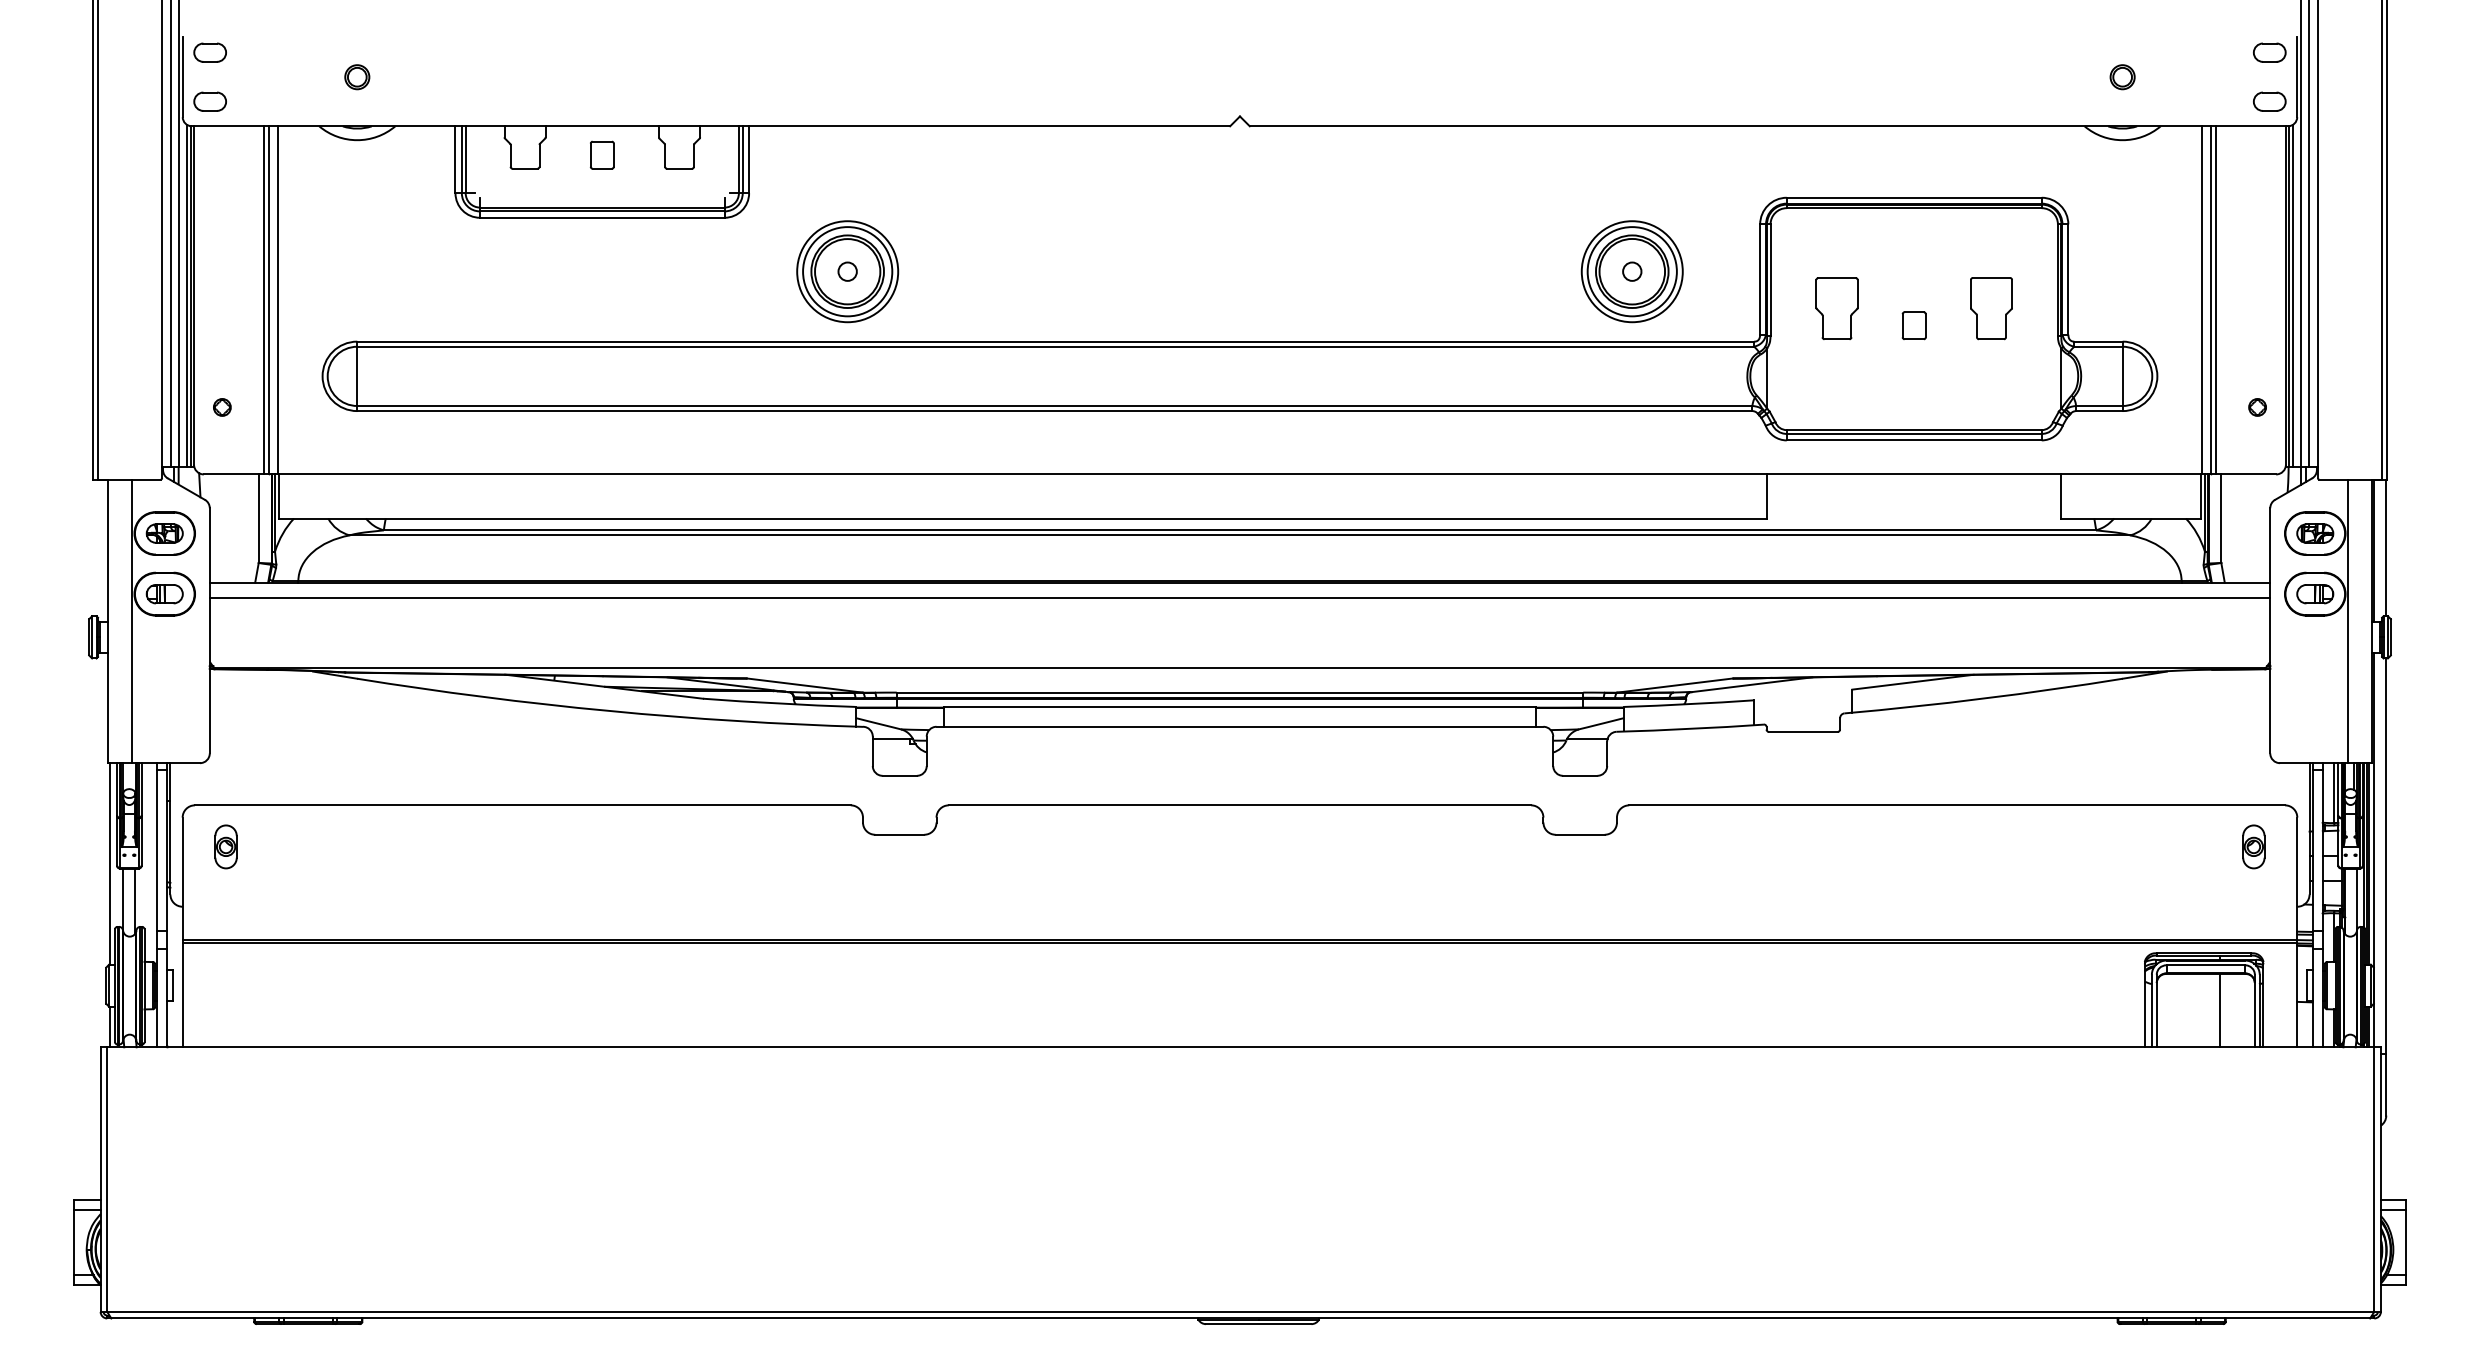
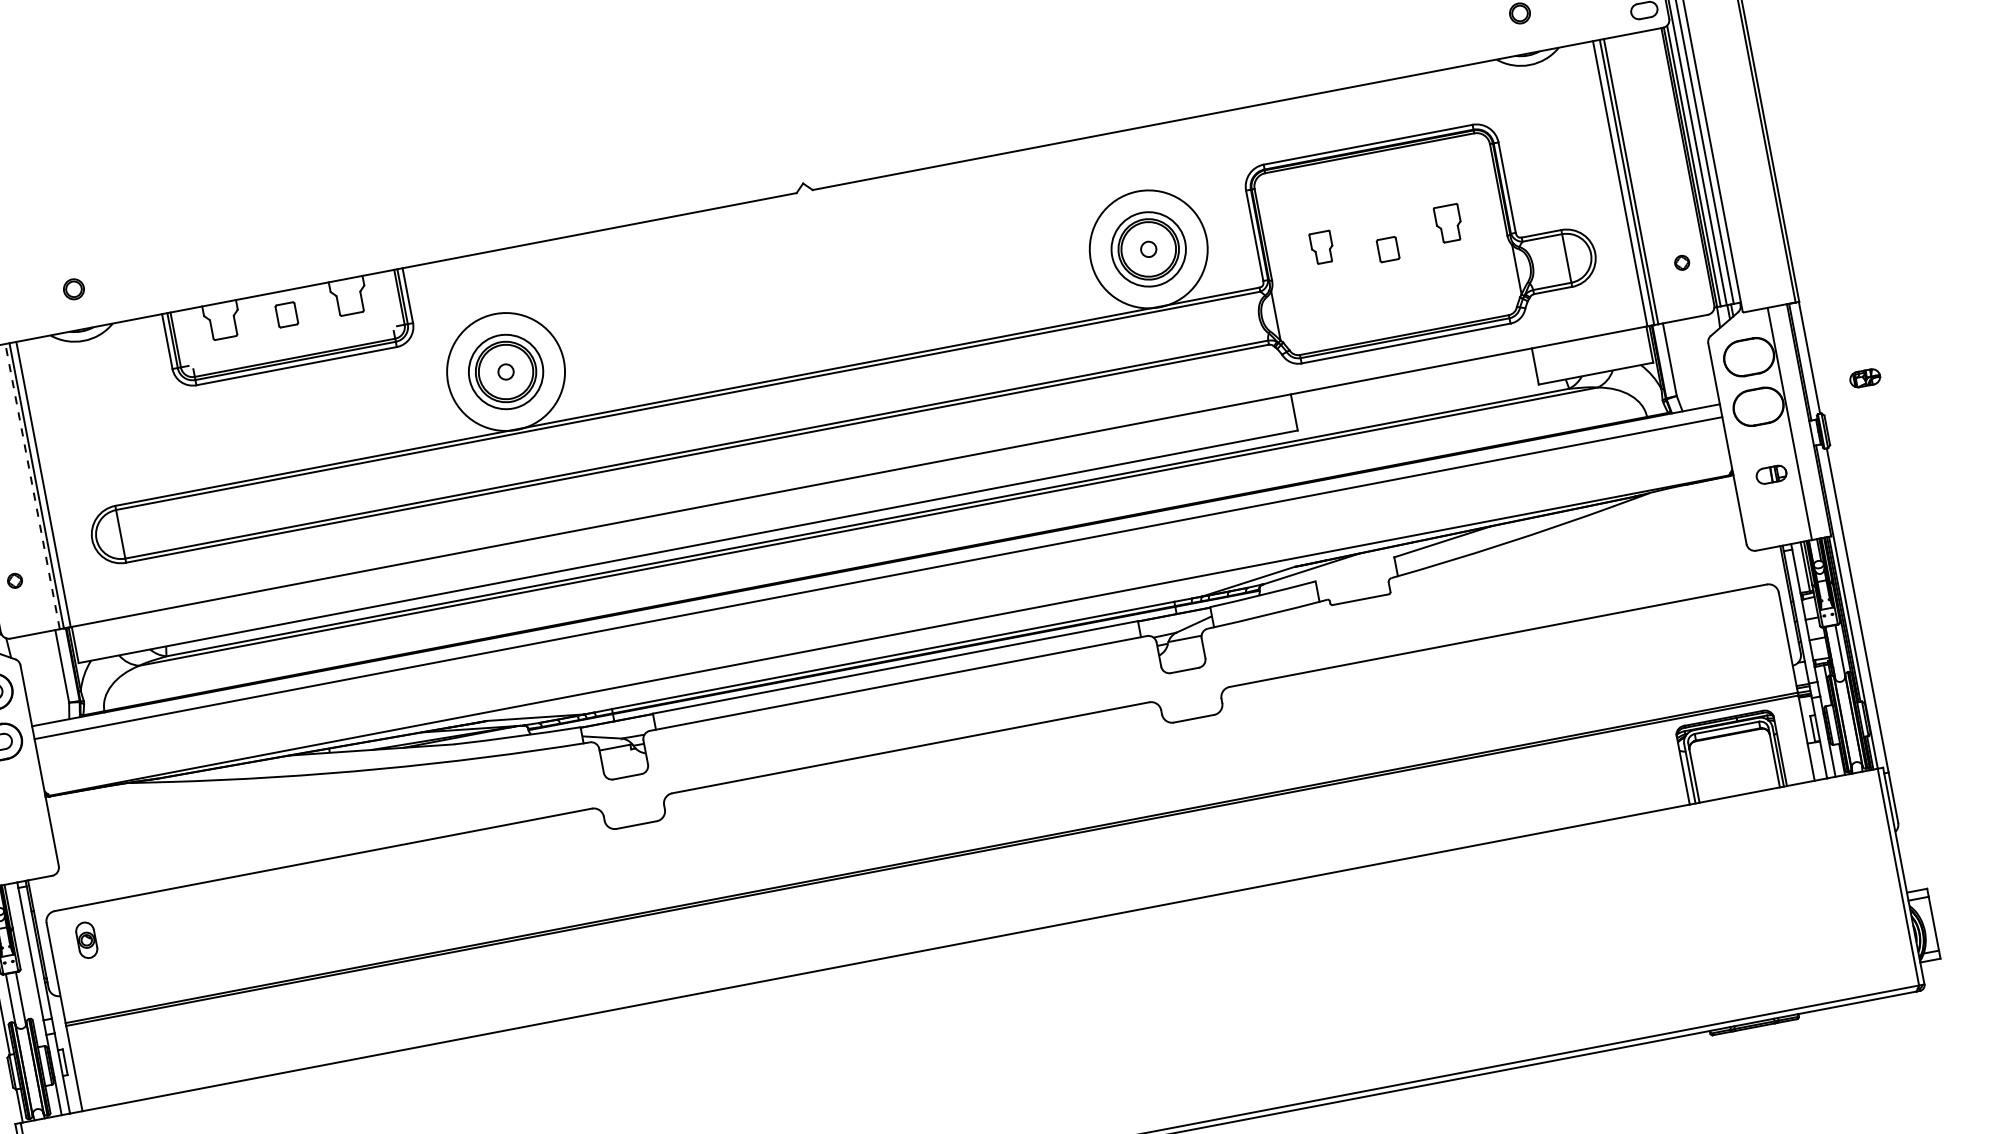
circle: (847, 271) -> (505, 371), size x1.4
circle: (1631, 271) -> (1148, 249), size x1.4
line: (264, 299) -> (32, 485), solid -> dashed
part: (1836, 308) -> (1321, 247), size x0.6
part: (1991, 308) -> (1448, 223), size x0.7
part: (2315, 533) -> (1865, 378), moved
part: (2315, 594) -> (1771, 475), moved
part: (2253, 846) -> (1747, 623), removed
line: (2219, 1010) -> (1745, 762), removed

